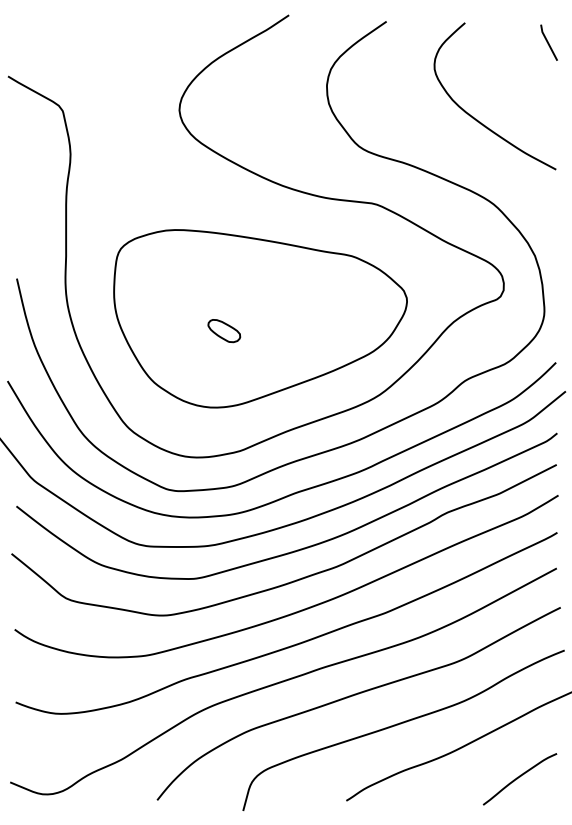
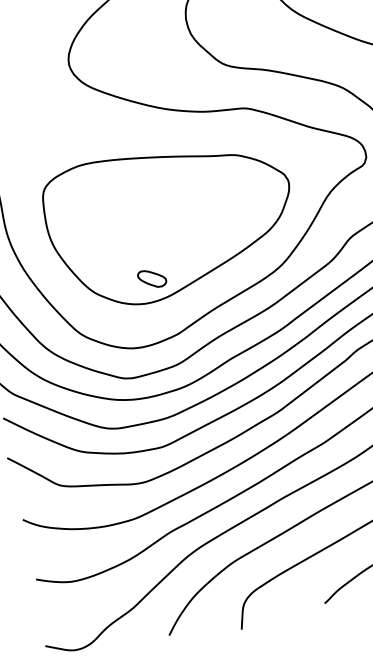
part: (224, 331) -> (152, 279), moved

